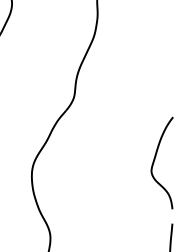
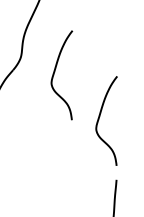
curve: (109, 112) -> (55, 71), added

